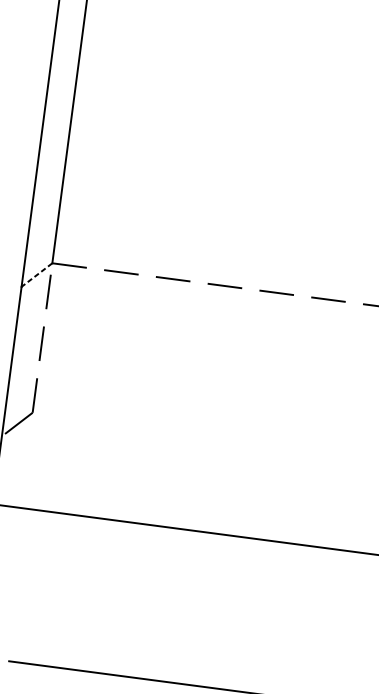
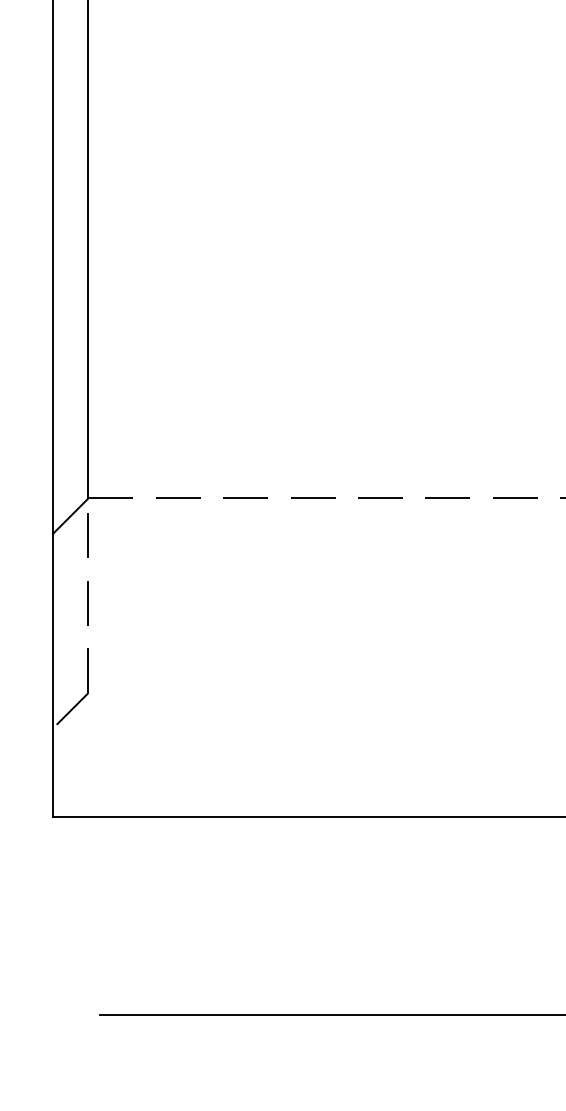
line: (36, 275) -> (70, 516), dashed -> solid

